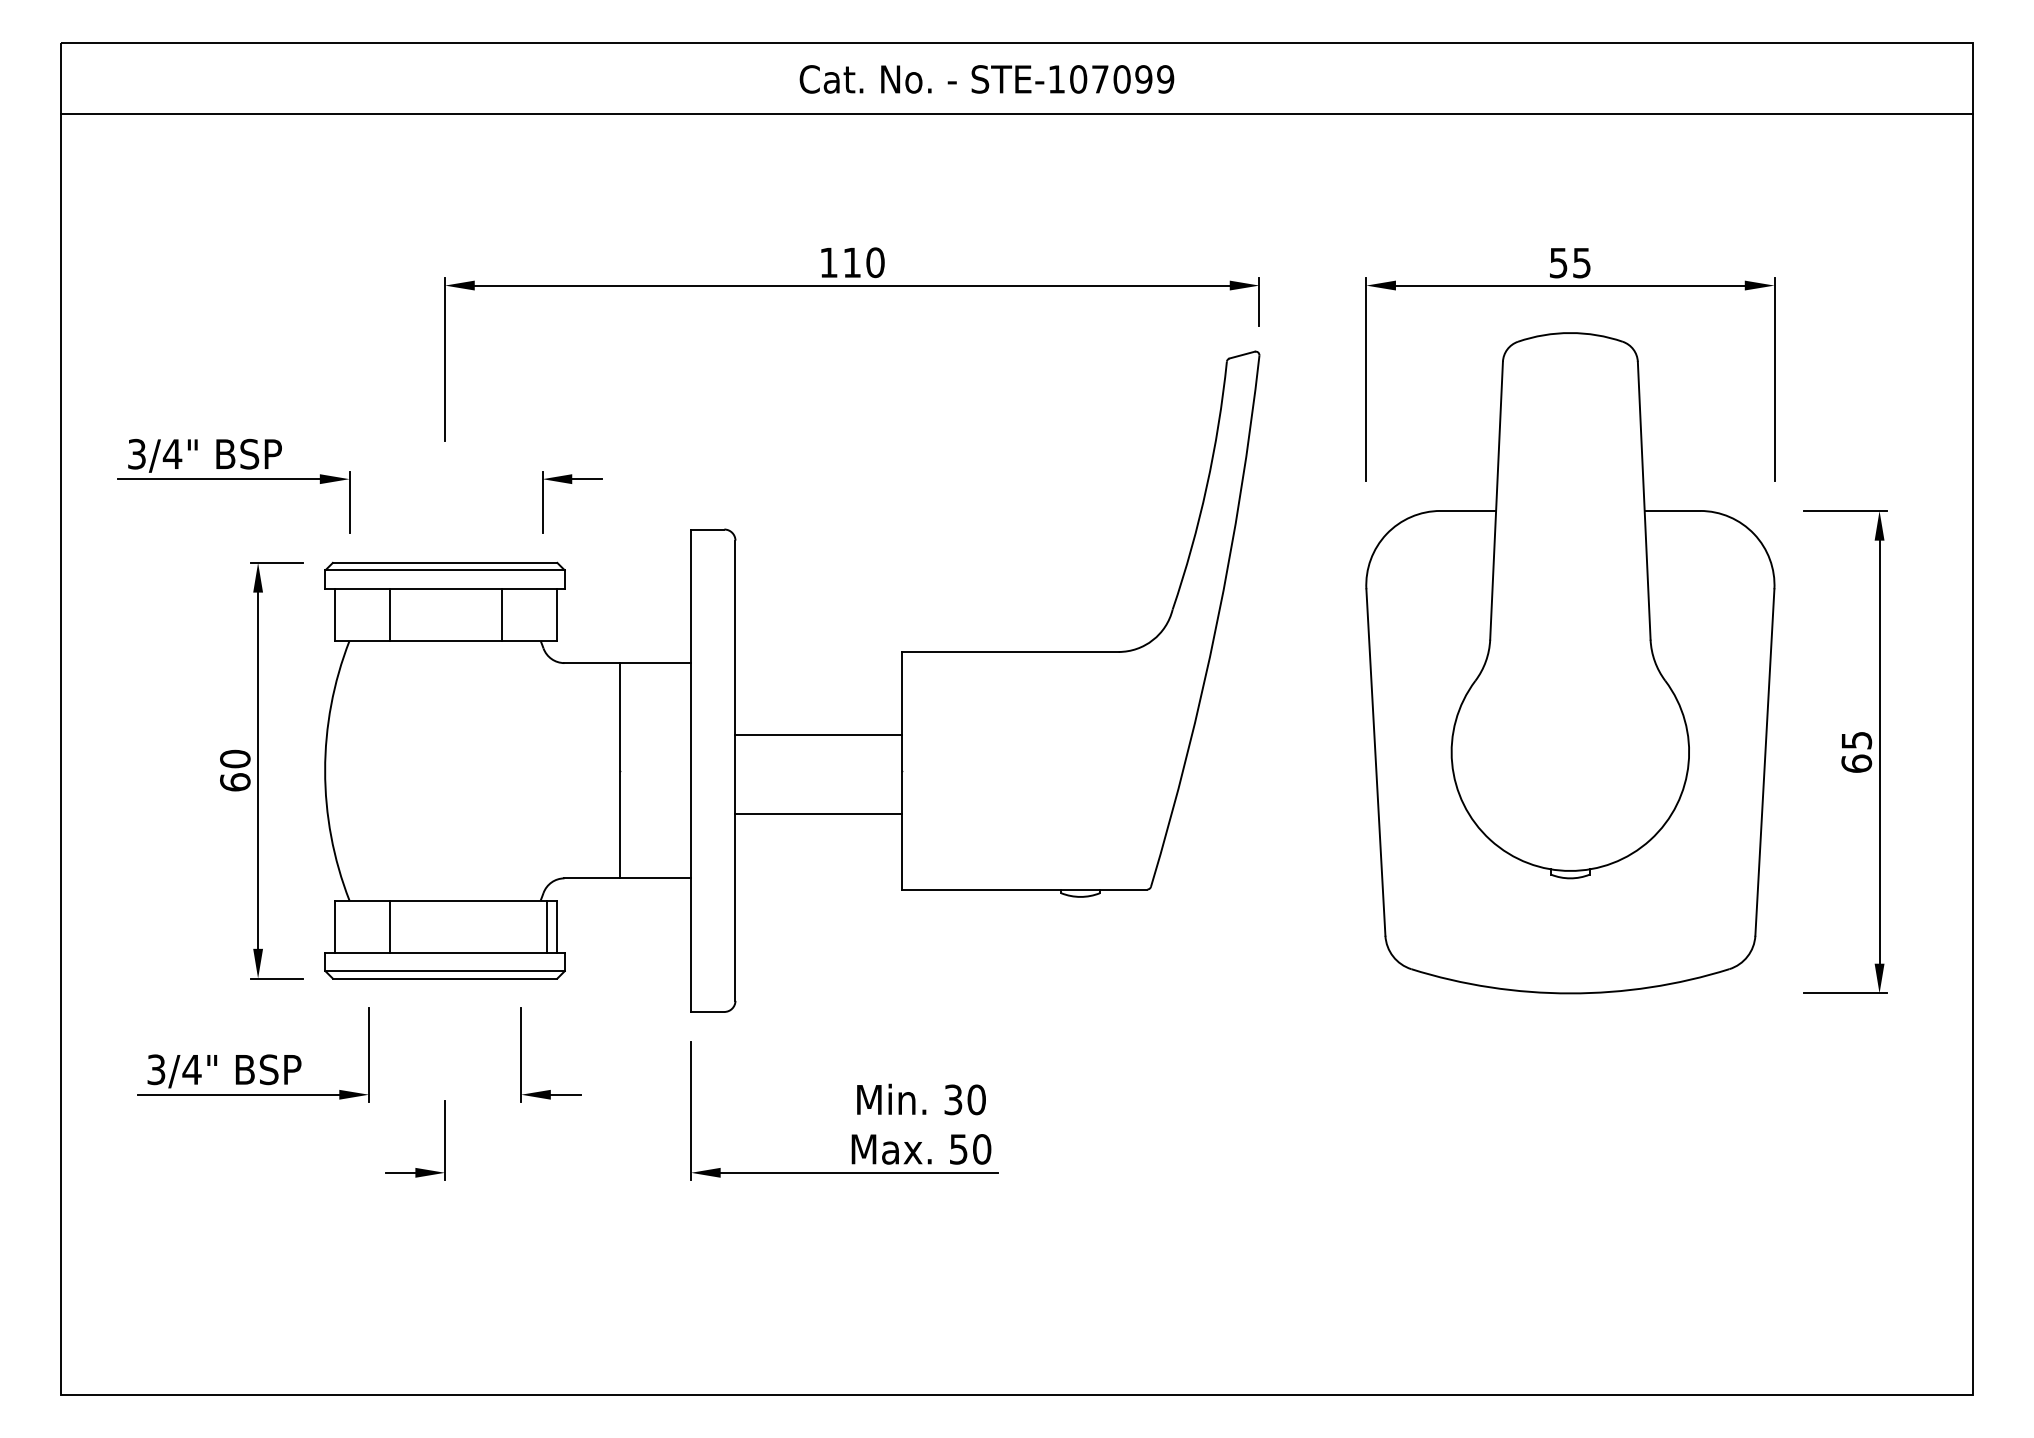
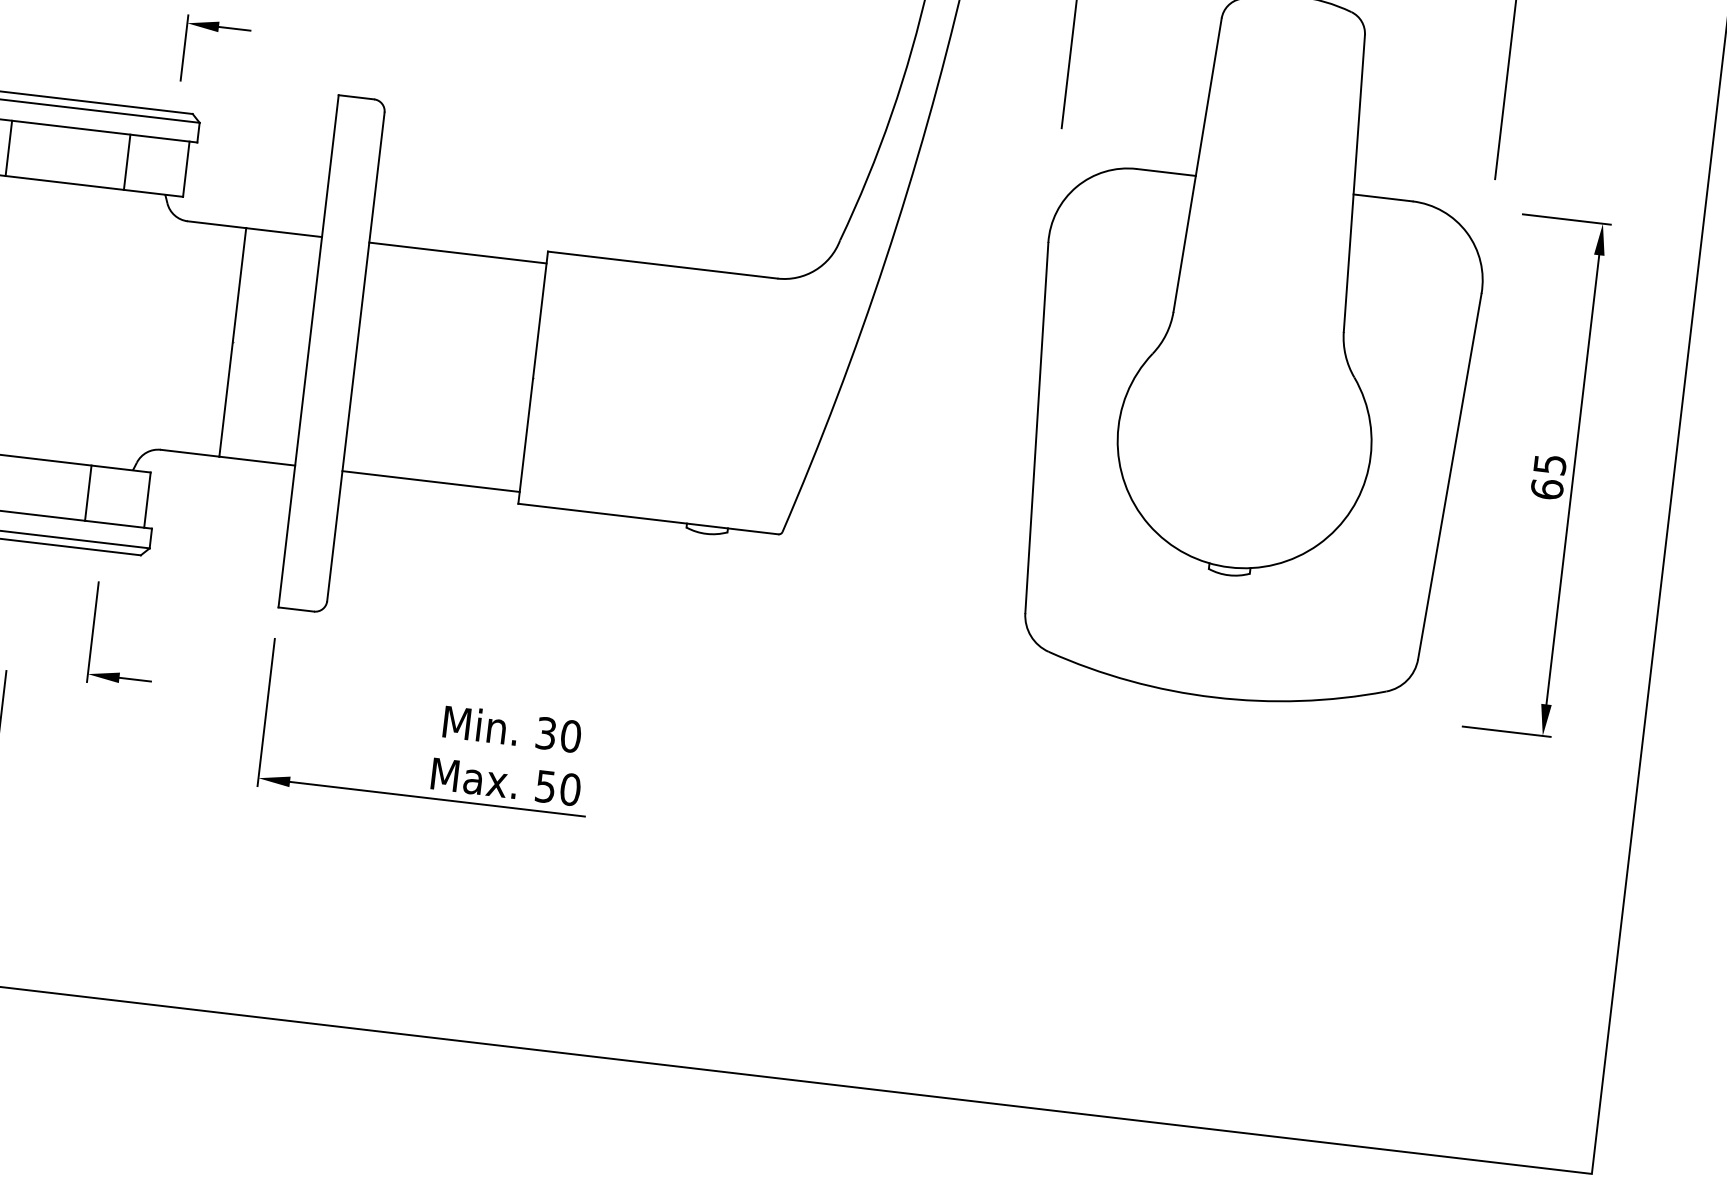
line: (818, 735) -> (457, 253), moved
line: (818, 814) -> (430, 481), moved
line: (546, 926) -> (88, 493), moved

